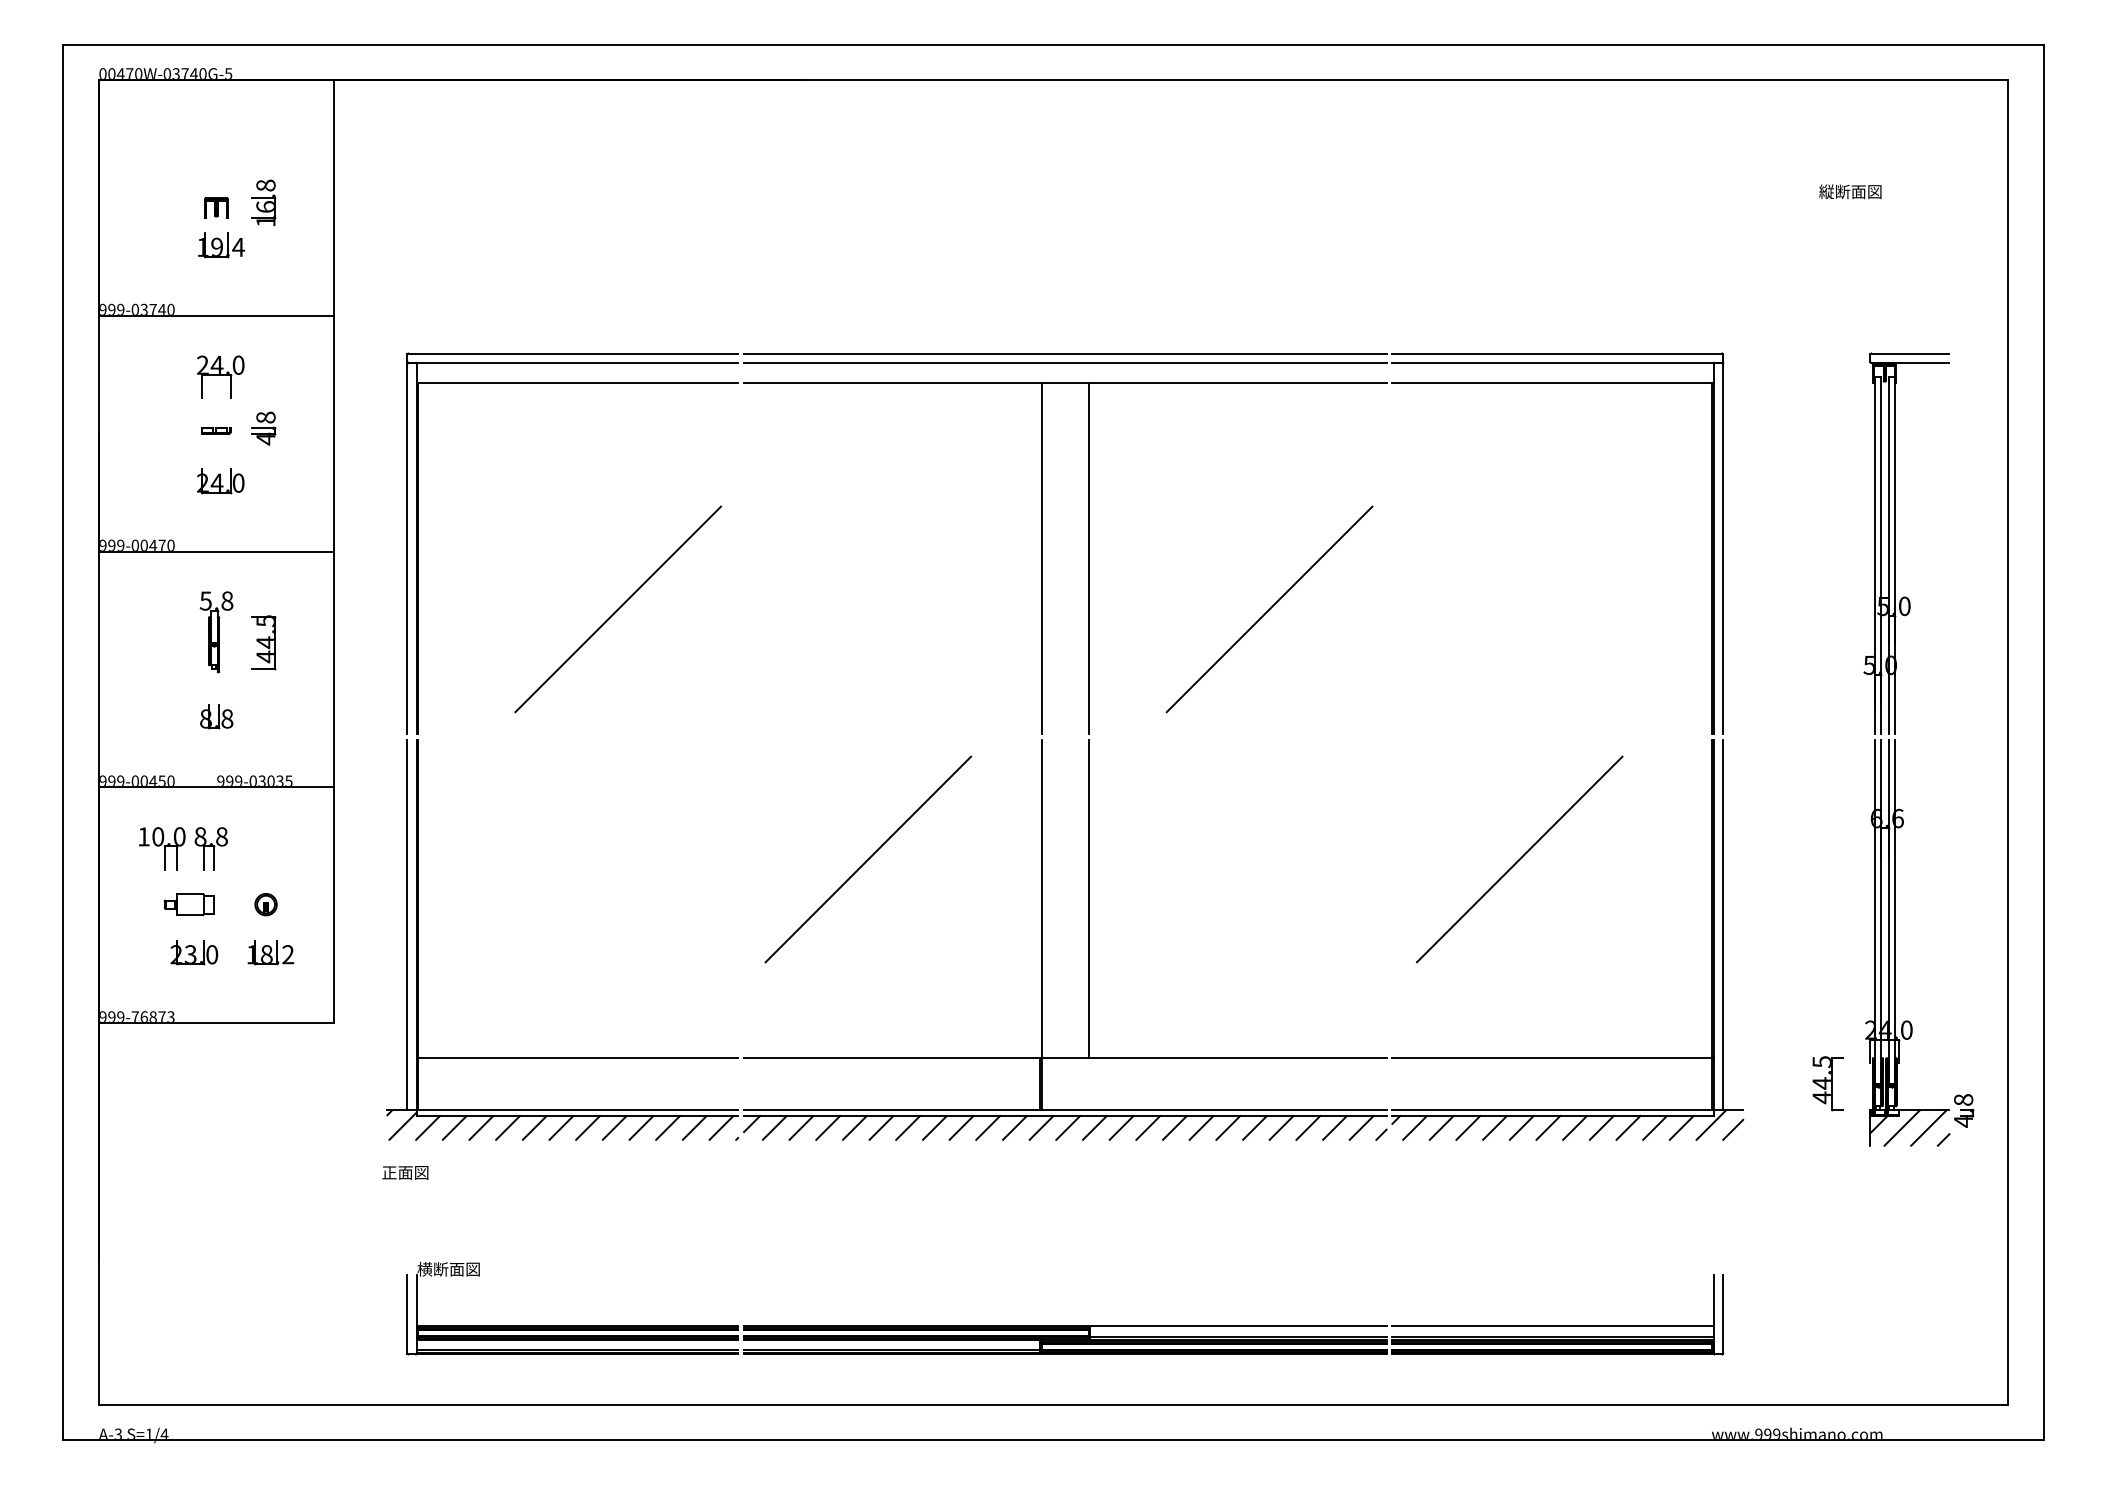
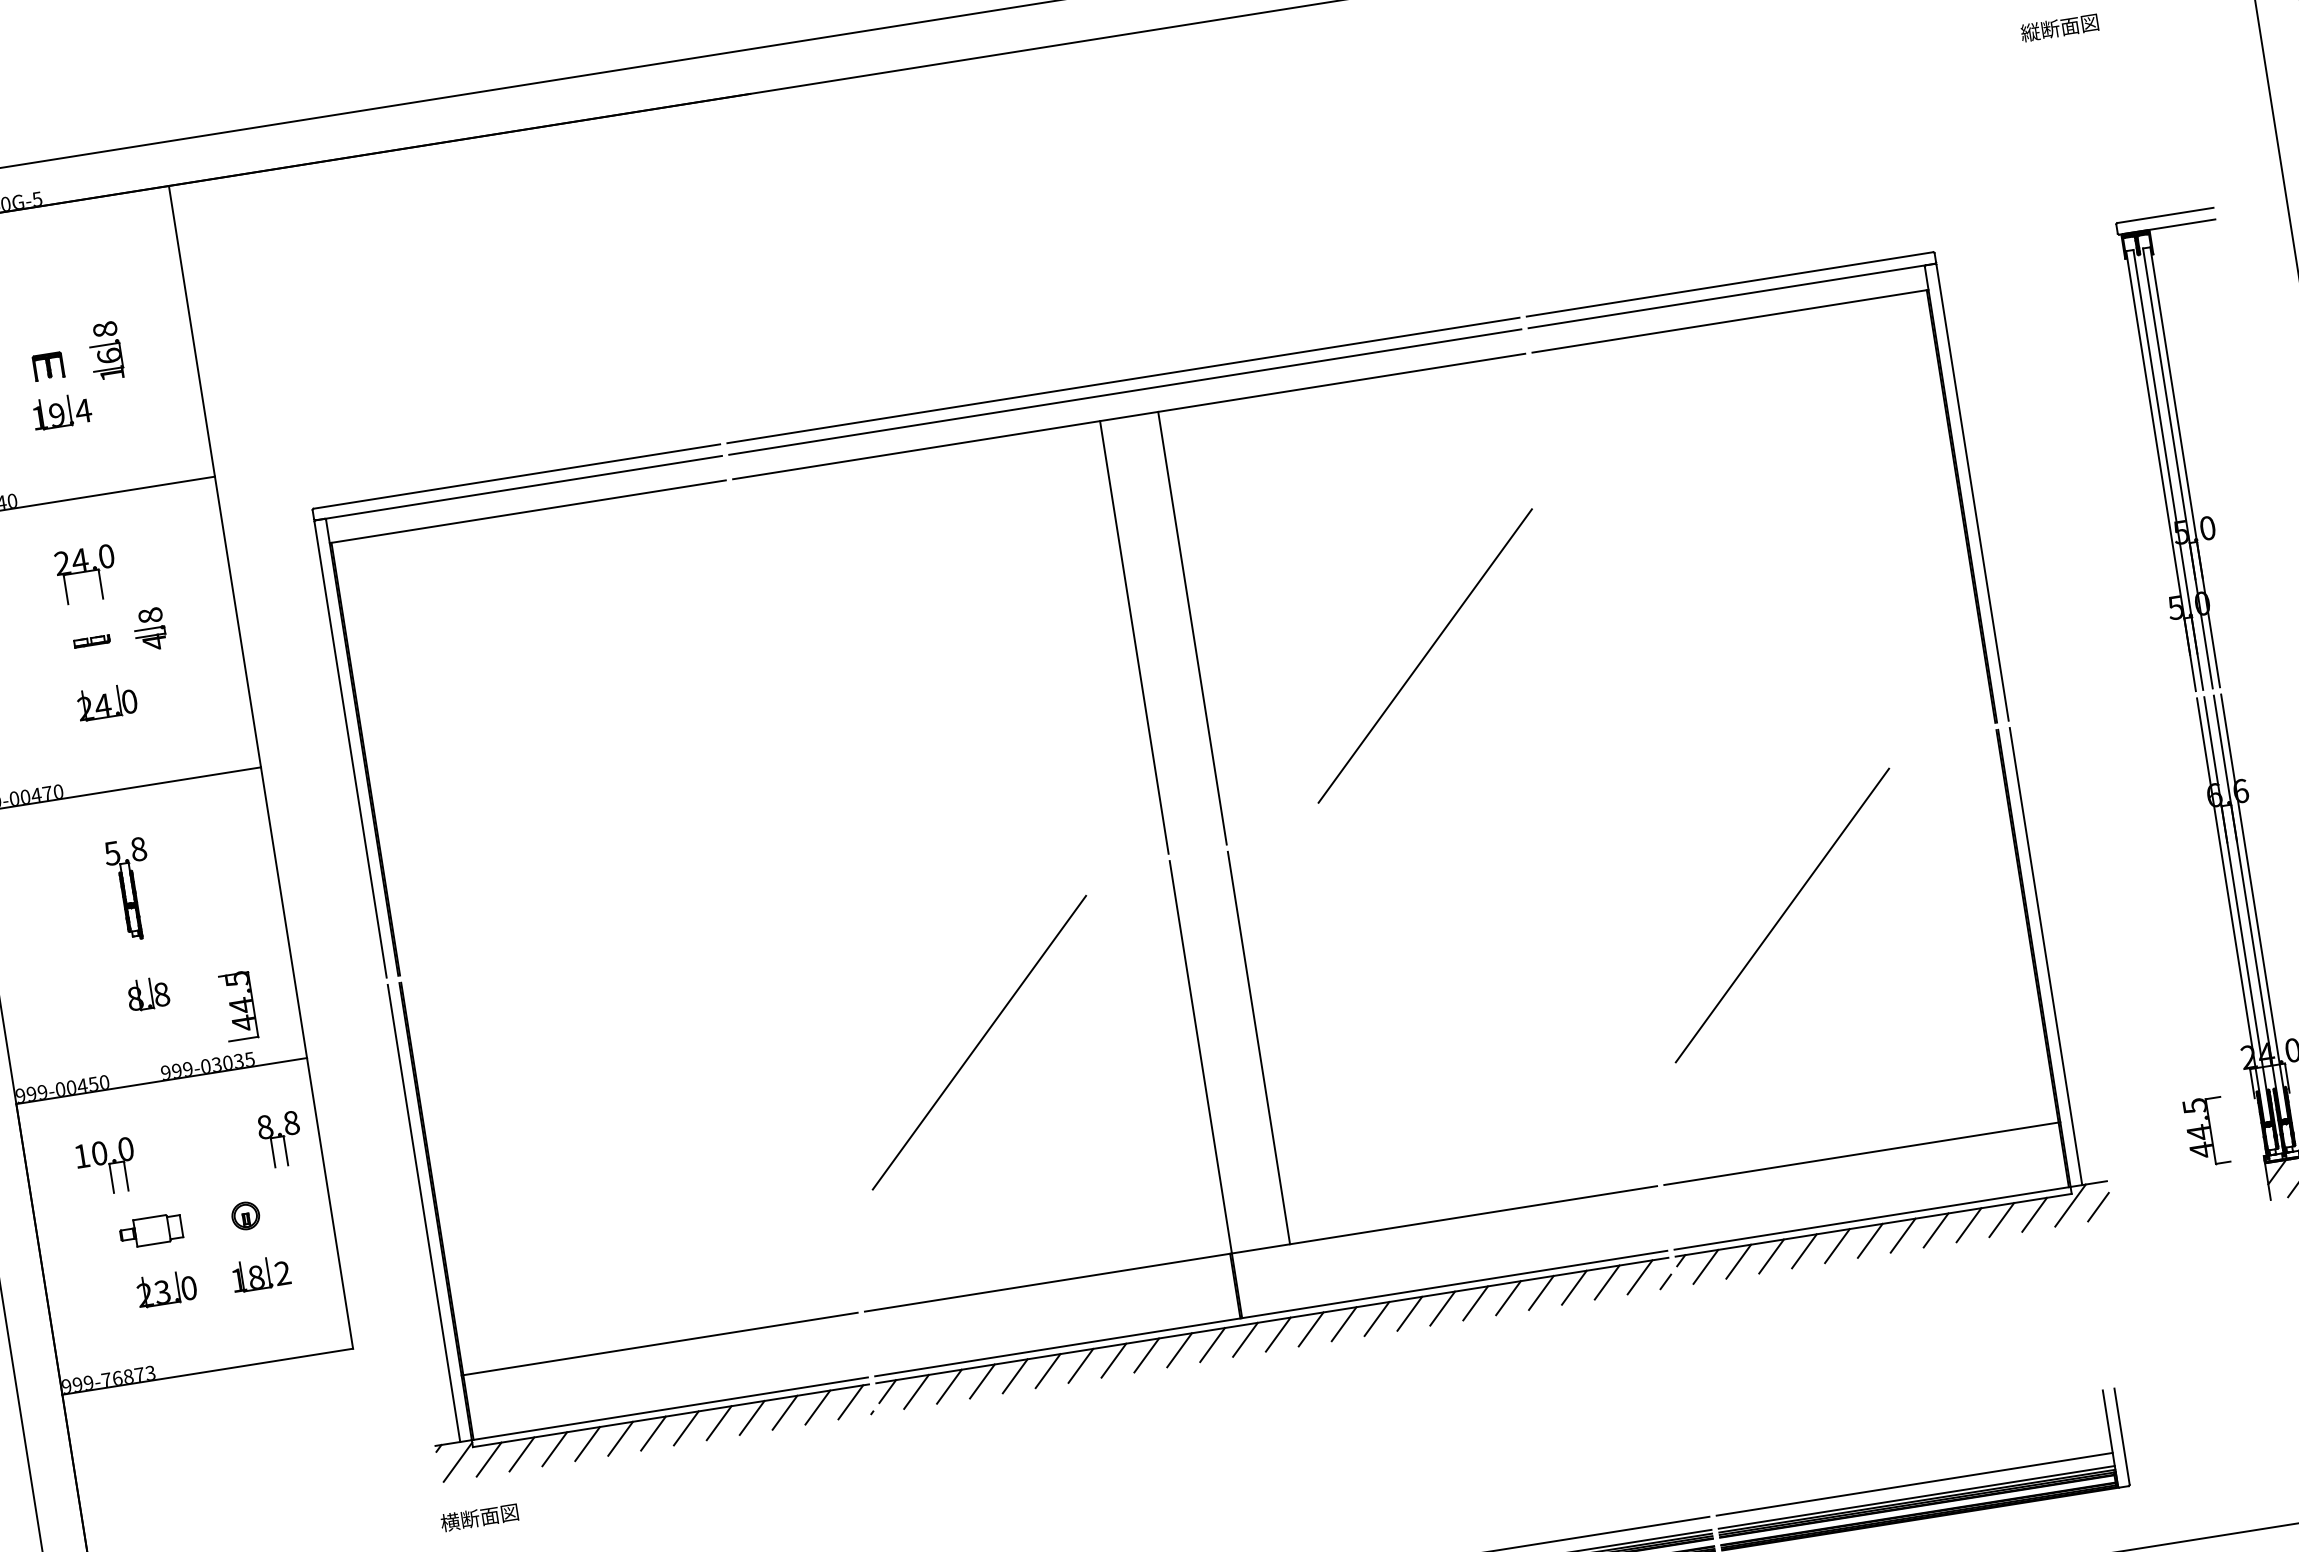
line: (618, 609) -> (622, 783), removed
part: (263, 642) -> (238, 1005), moved
part: (210, 848) -> (279, 1139), moved
text: (413, 1172) -> (479, 1517), 正面図 -> 横断面図

